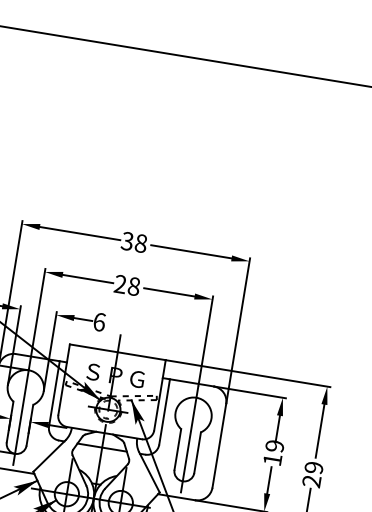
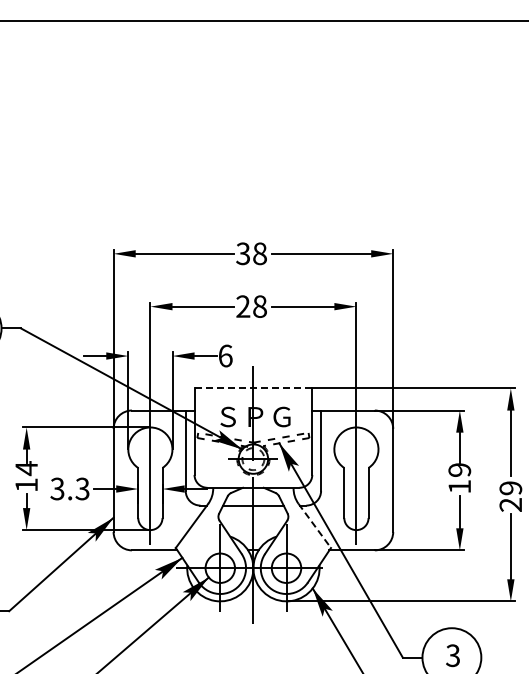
line: (117, 352) -> (253, 388), solid -> dashed
line: (149, 472) -> (315, 526), solid -> dashed

